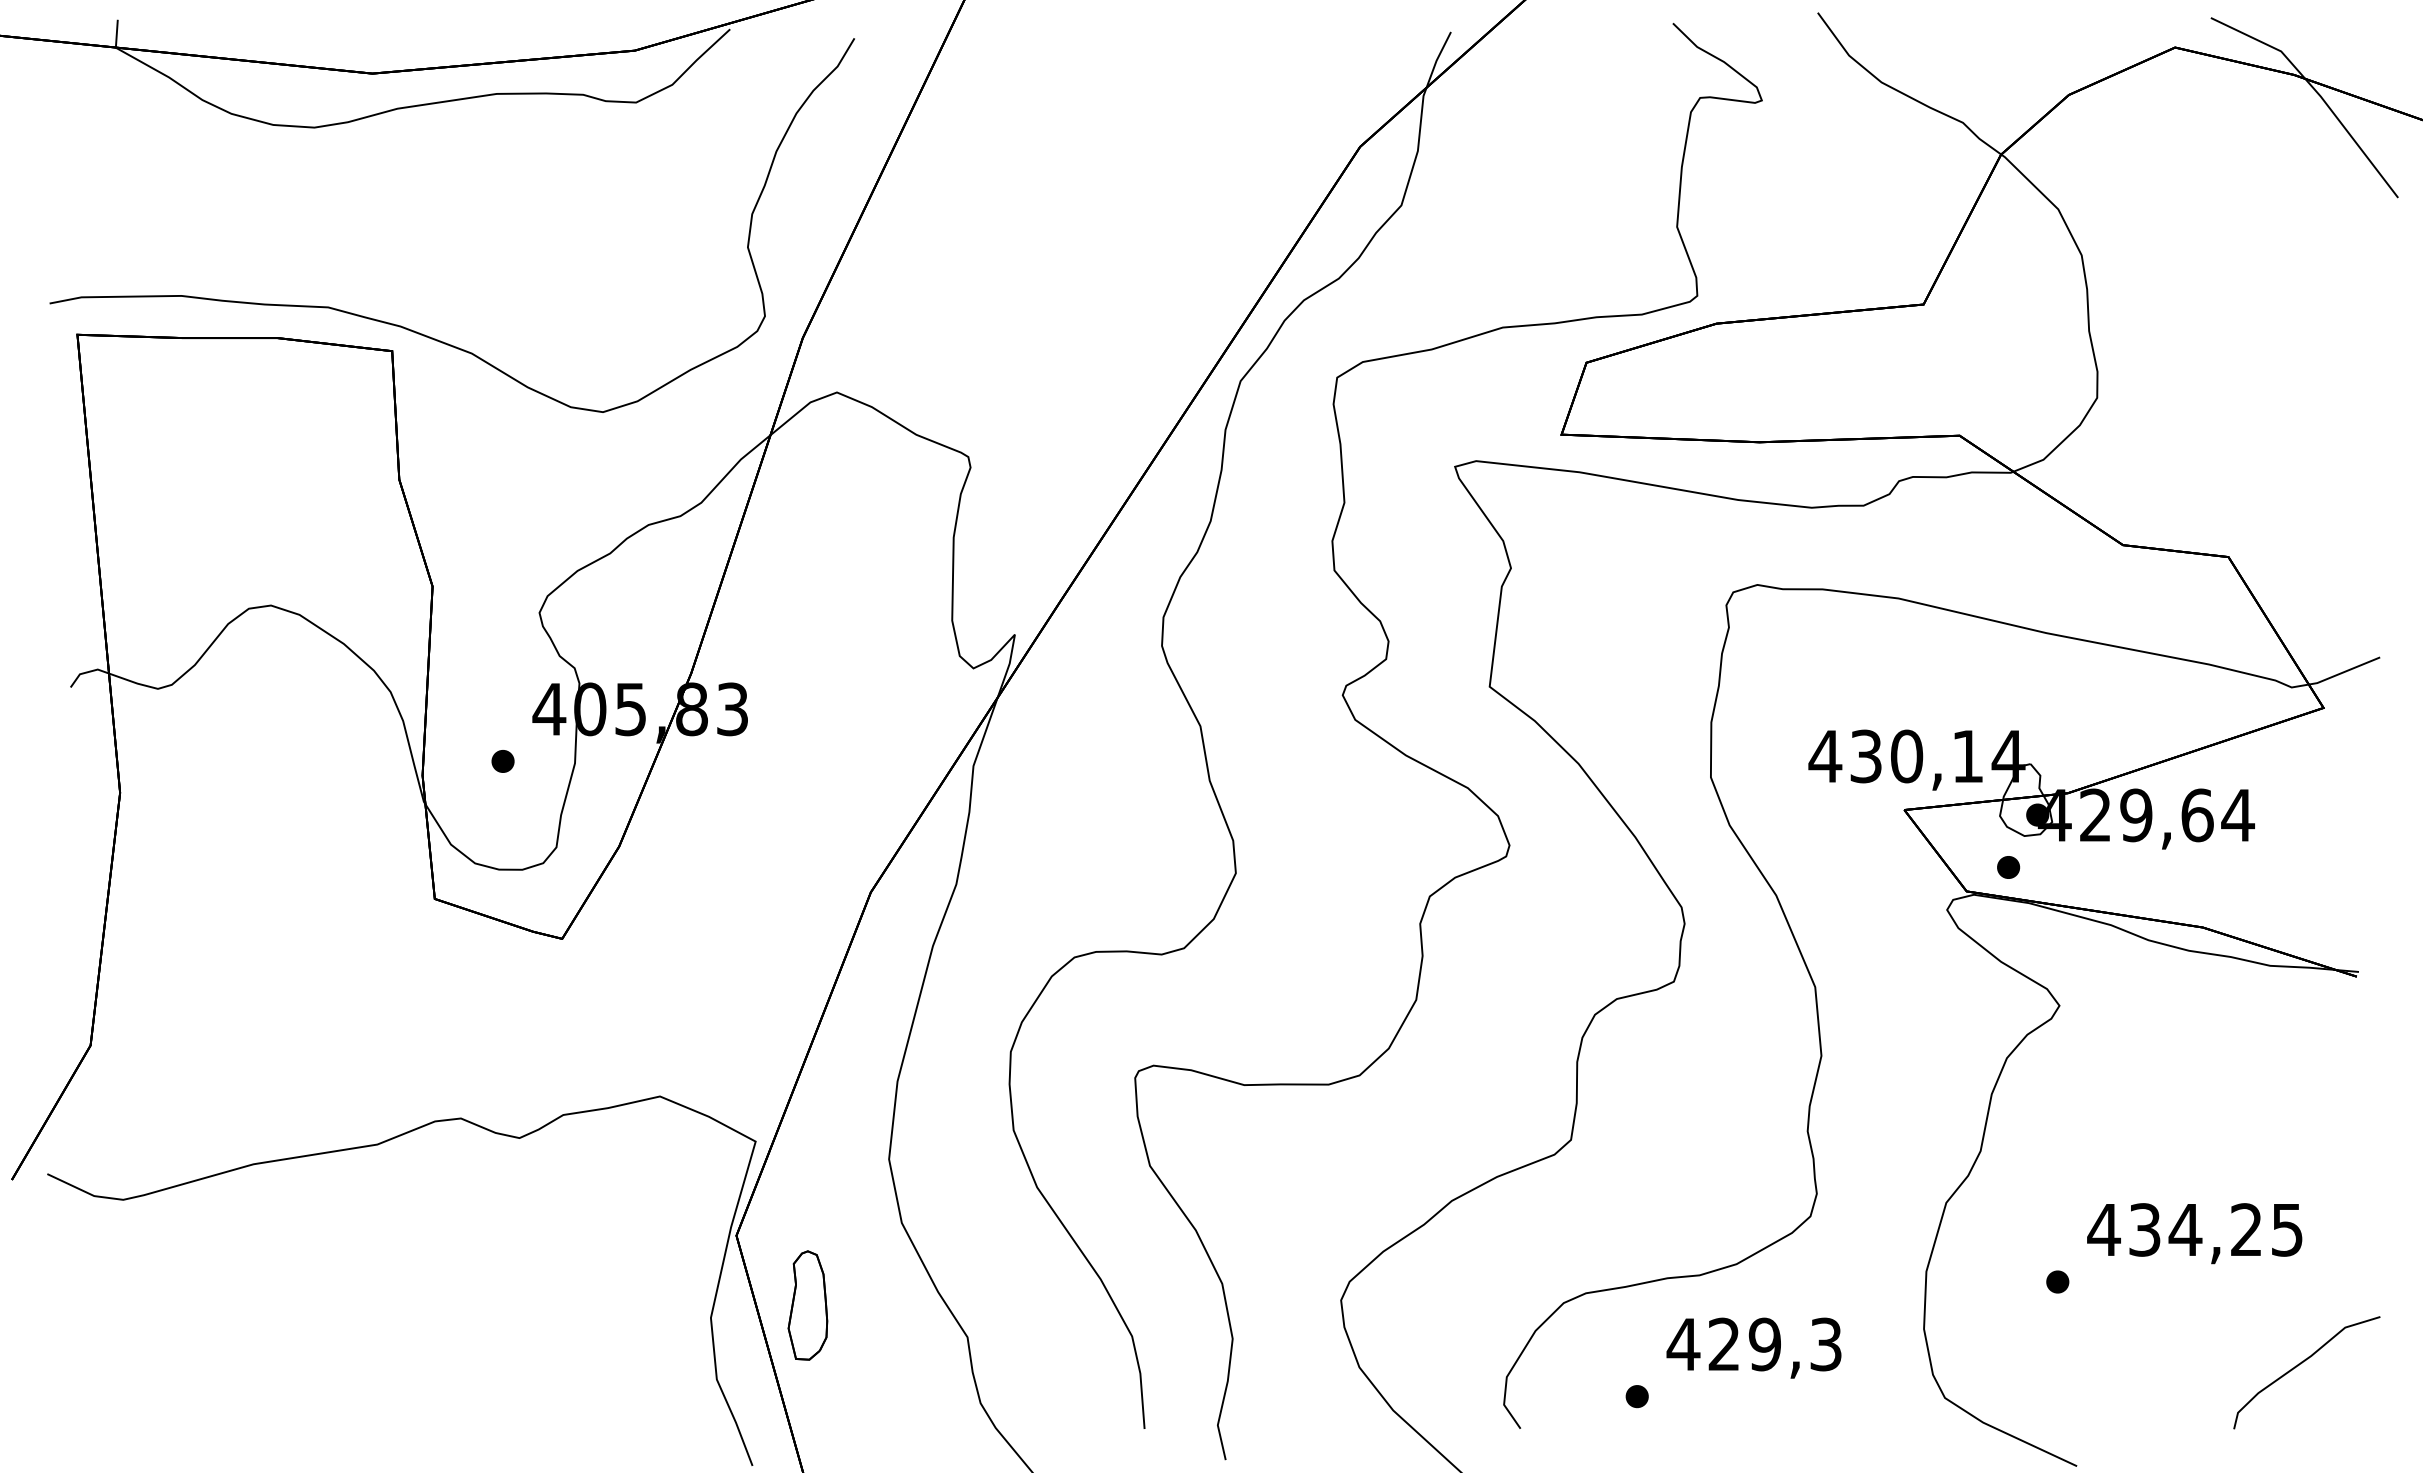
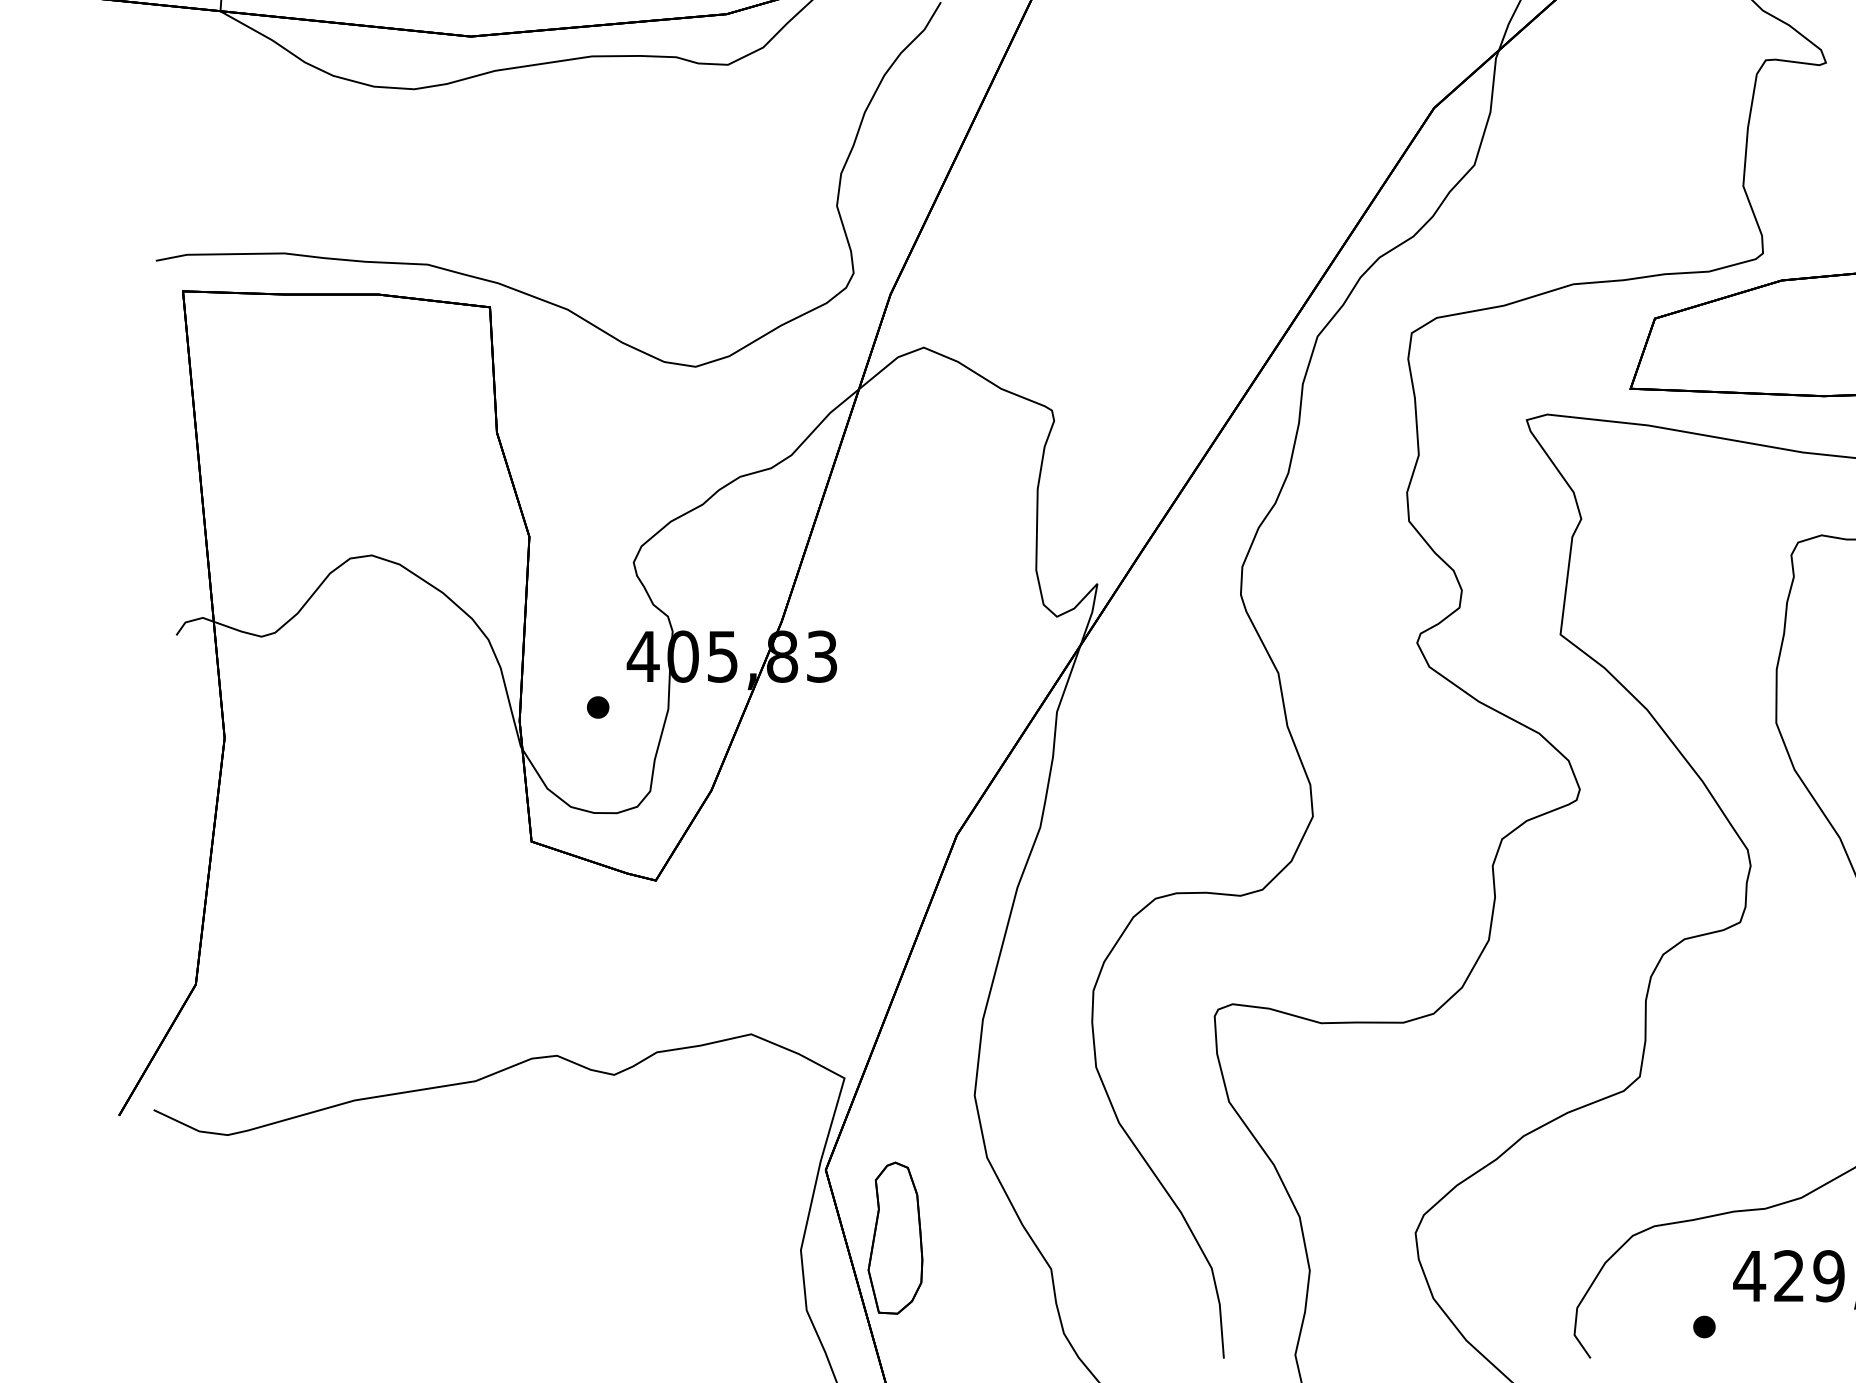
part: (807, 1305) -> (895, 1238), size x1.43

